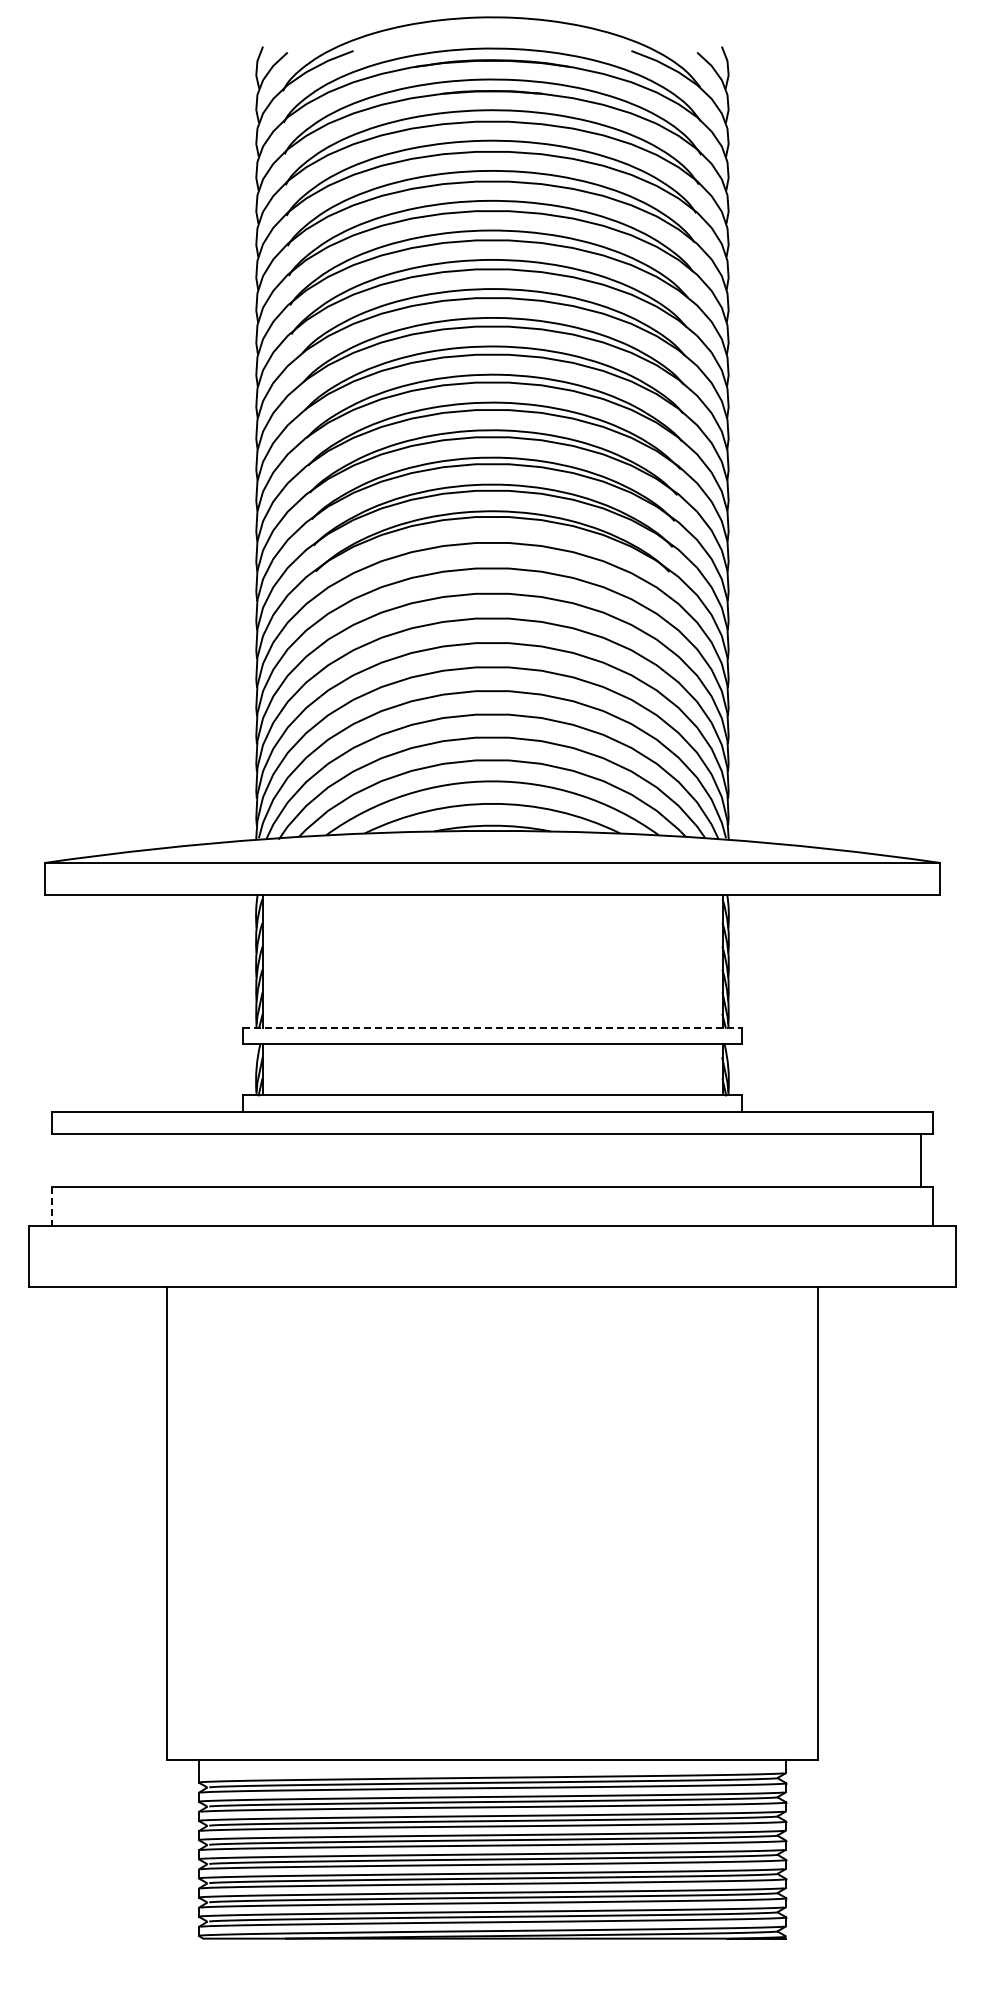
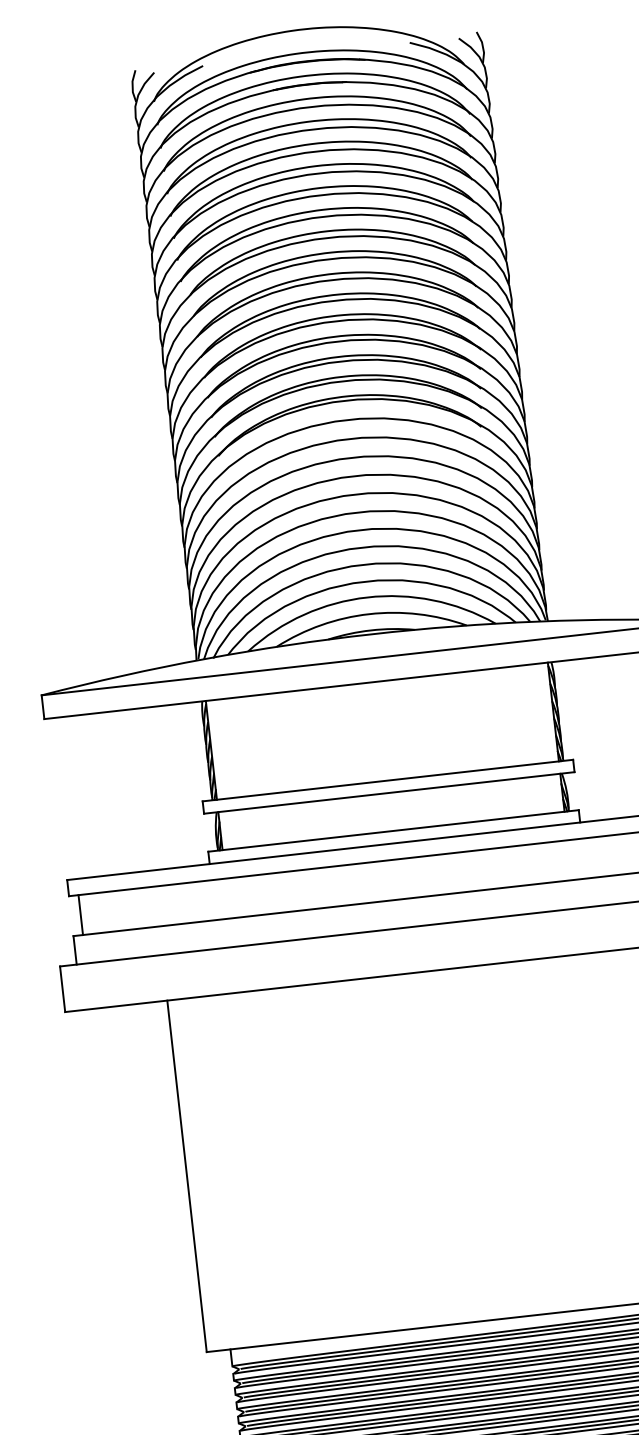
line: (493, 1027) -> (388, 780), dashed -> solid
line: (64, 1160) -> (80, 915), added
line: (51, 1207) -> (75, 951), dashed -> solid

